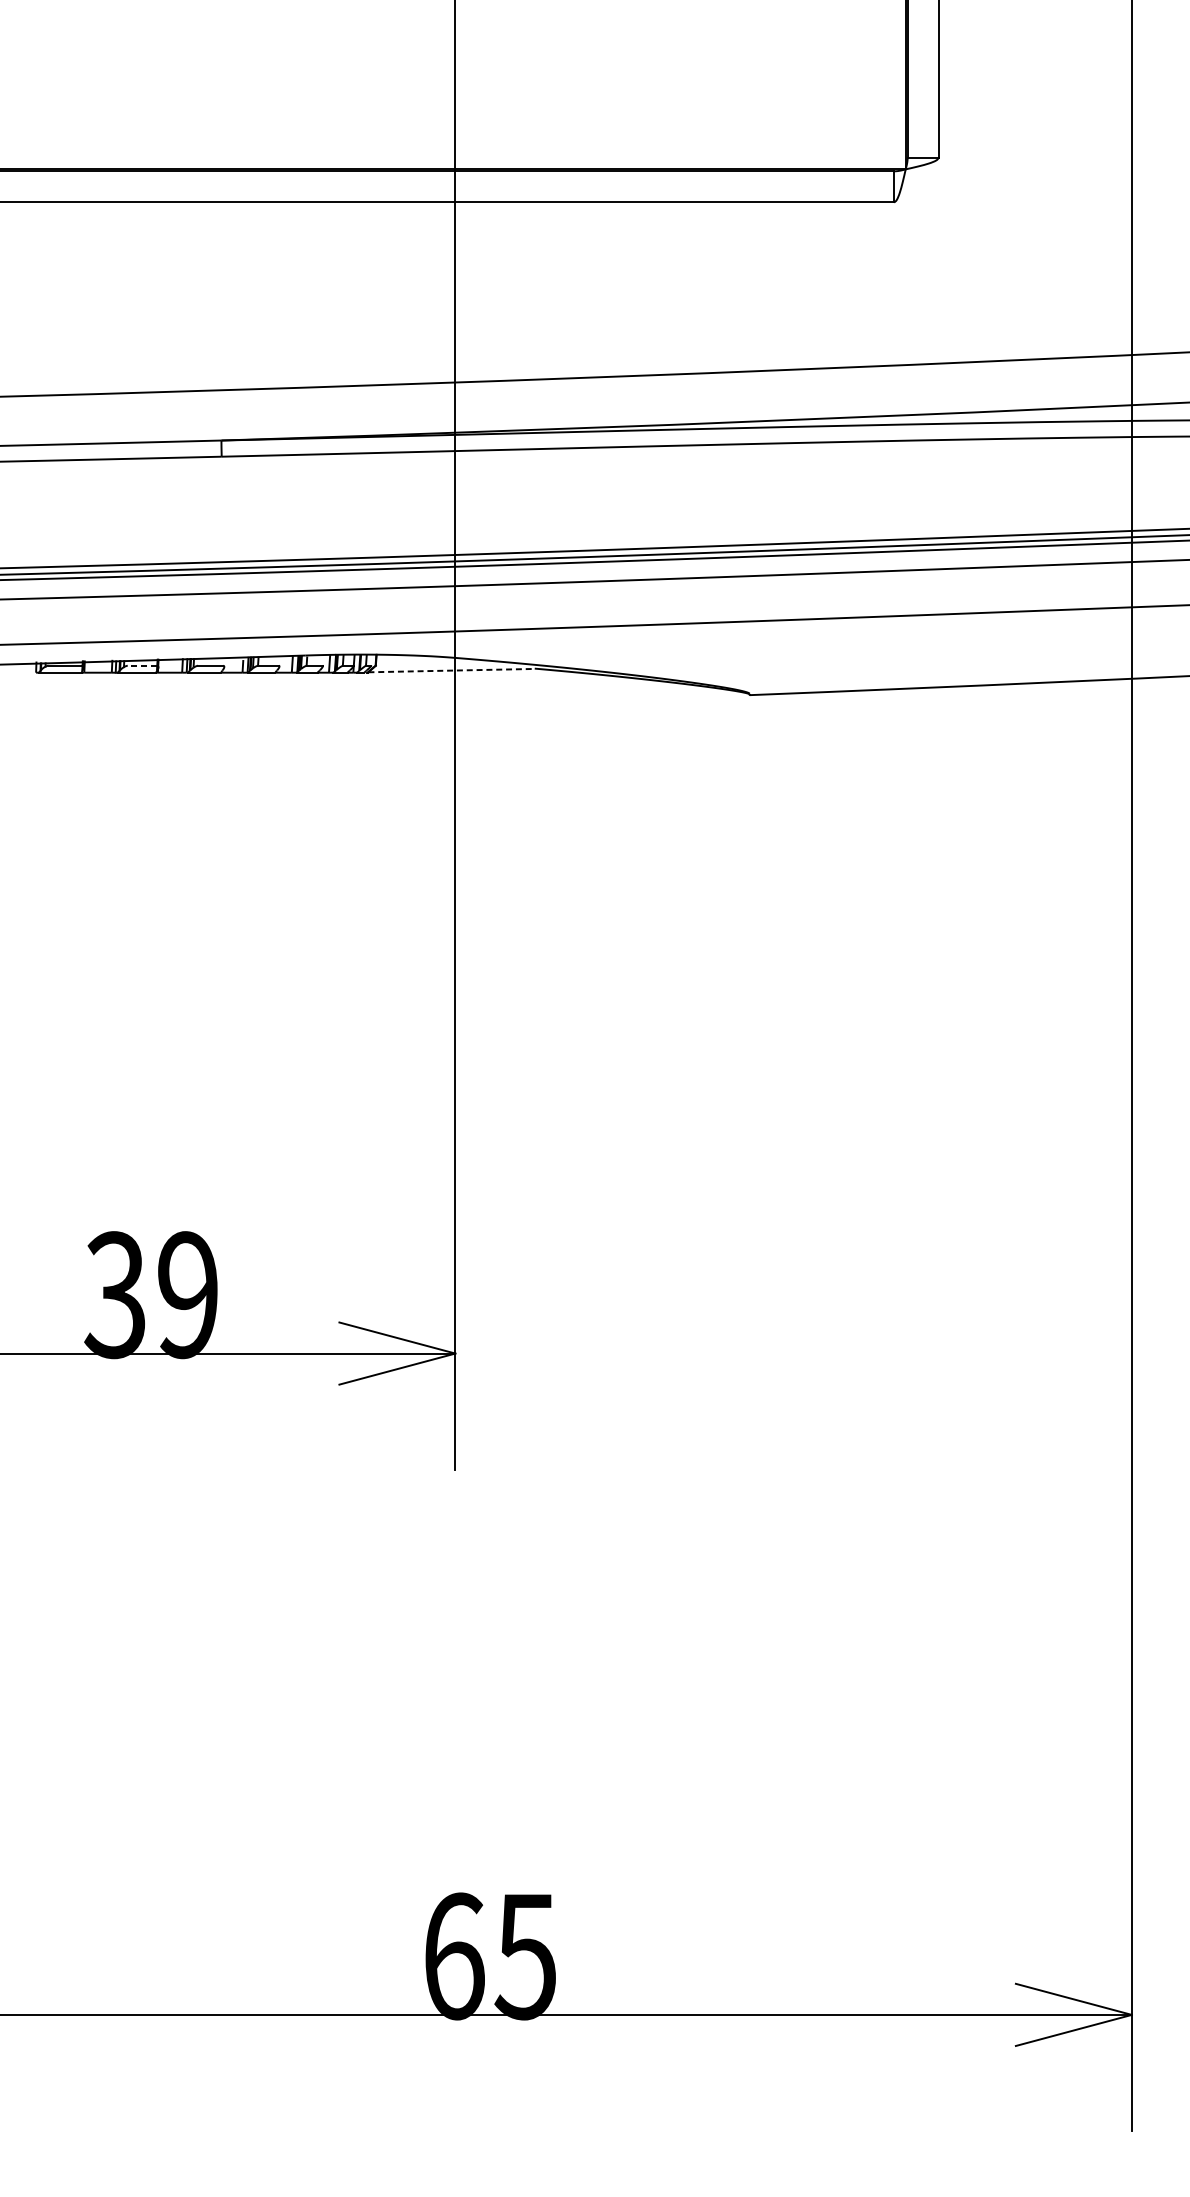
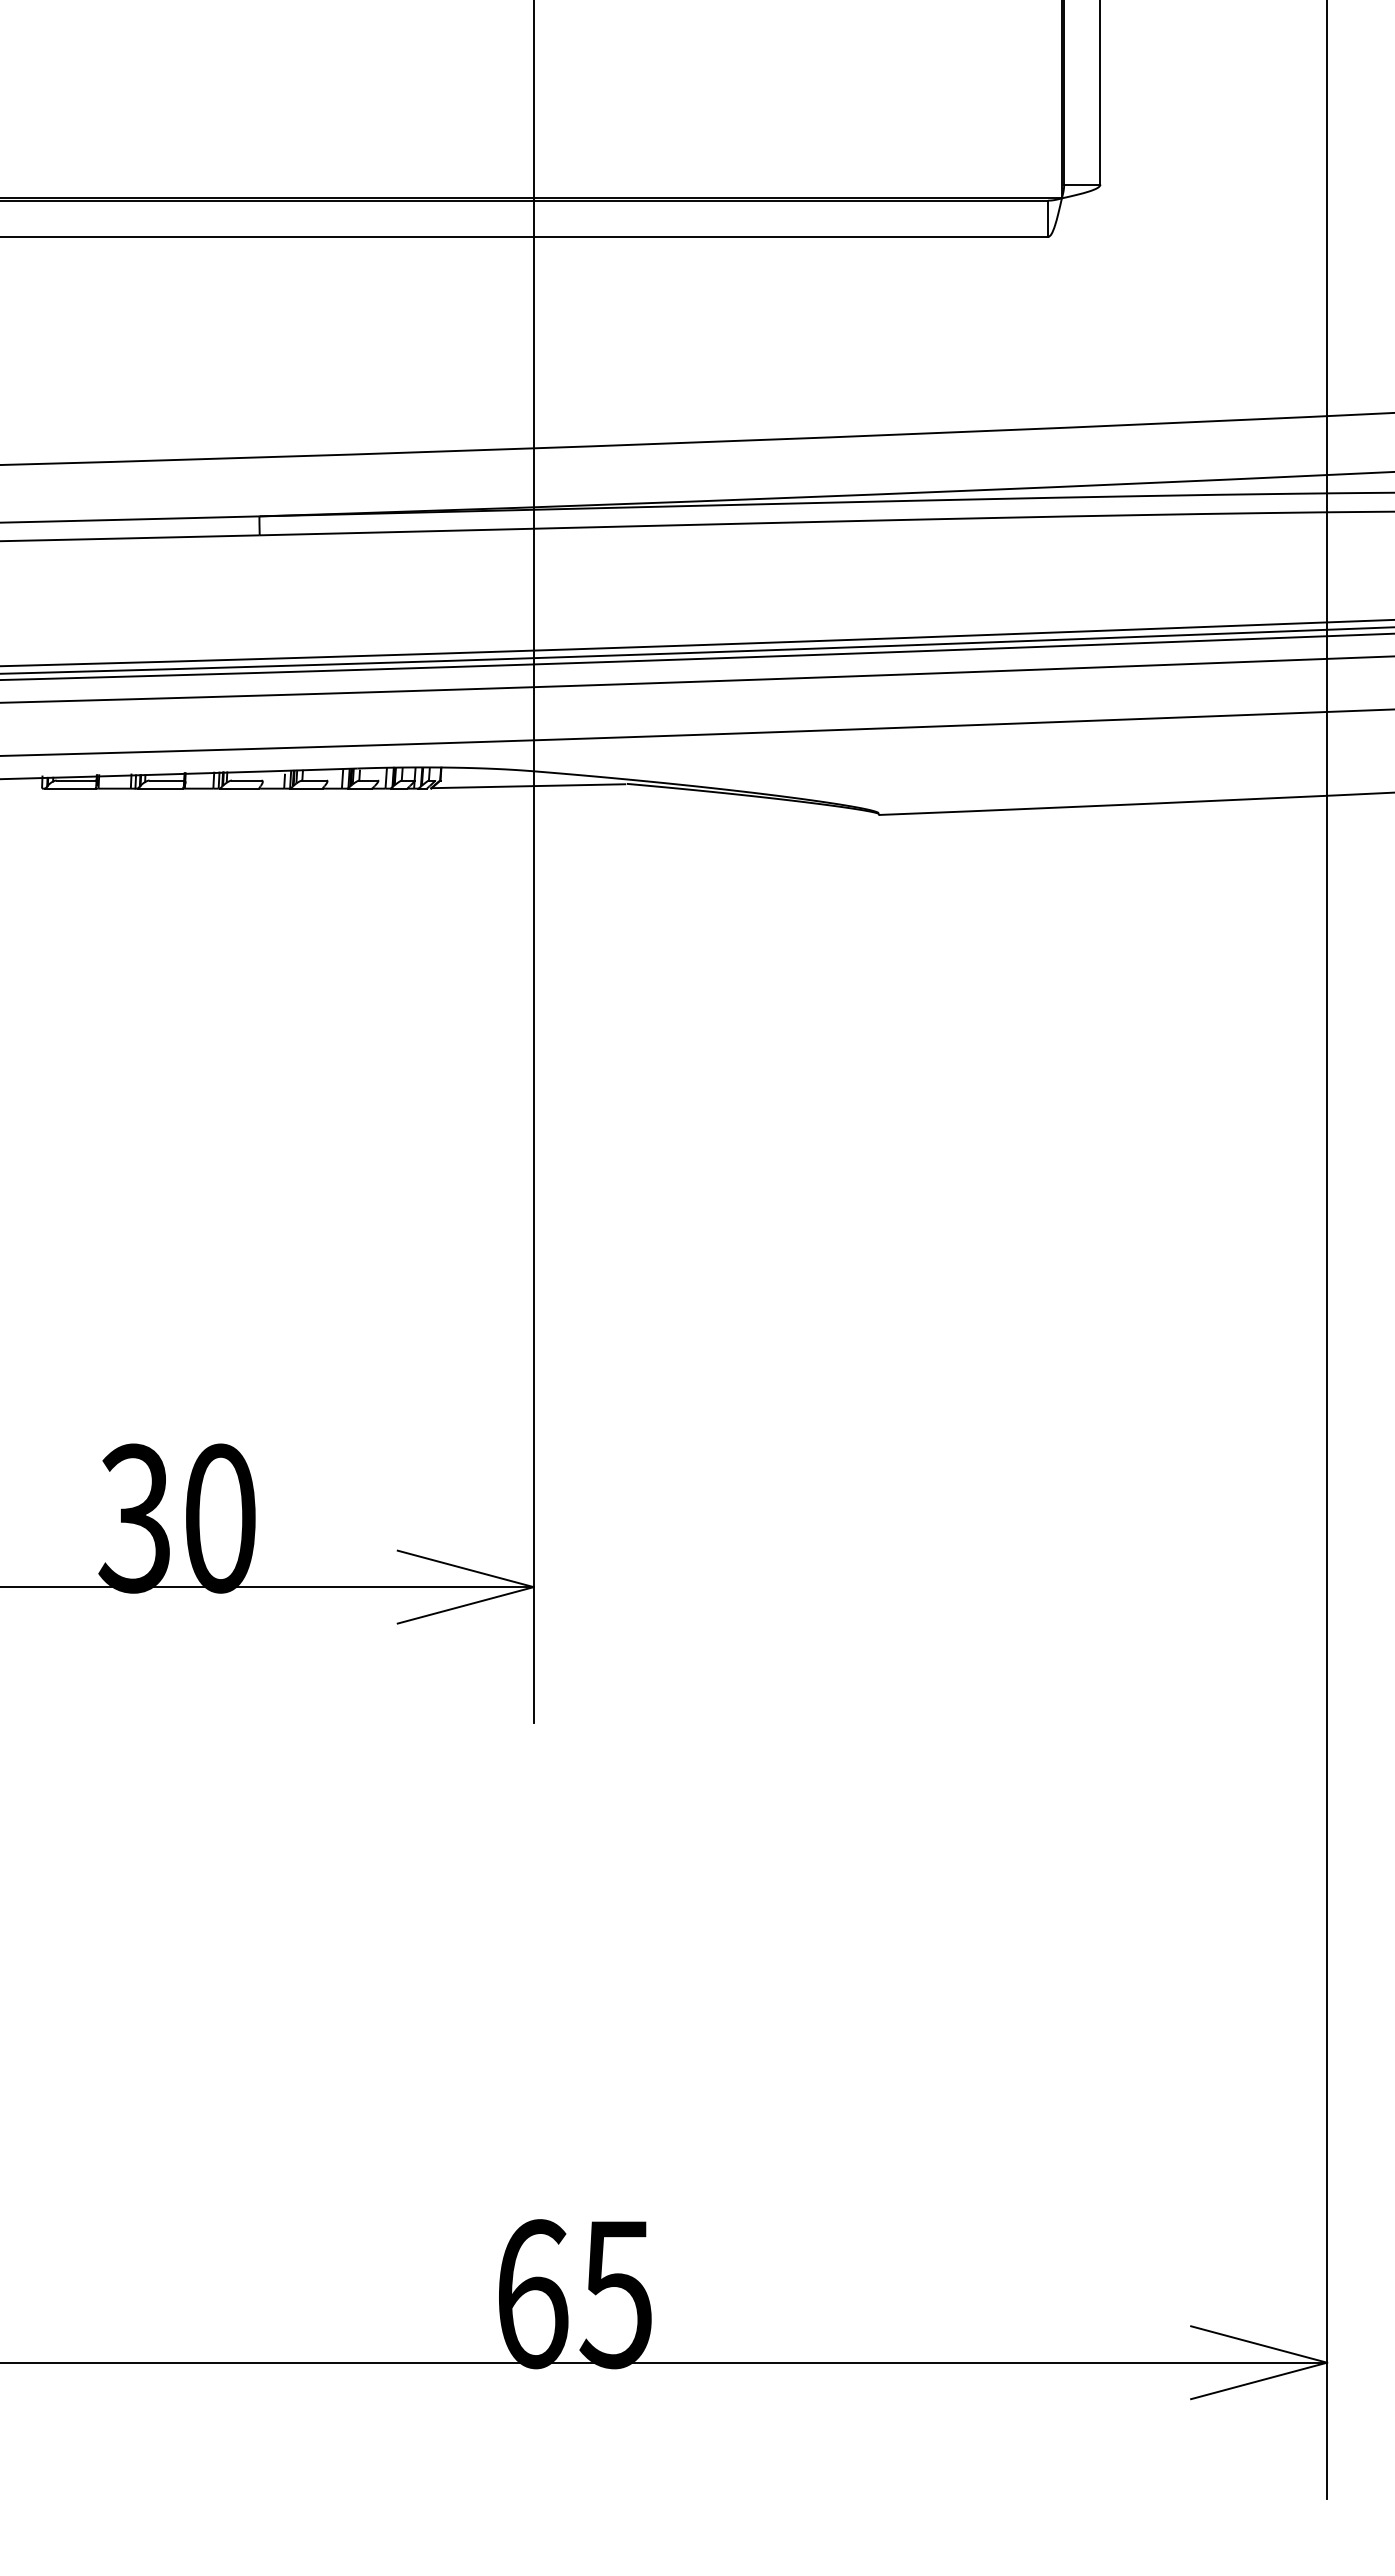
line: (142, 665) -> (166, 780), dashed -> solid
line: (450, 670) -> (528, 786), dashed -> solid
text: (188, 1295) -> (220, 1518), 39 -> 30

